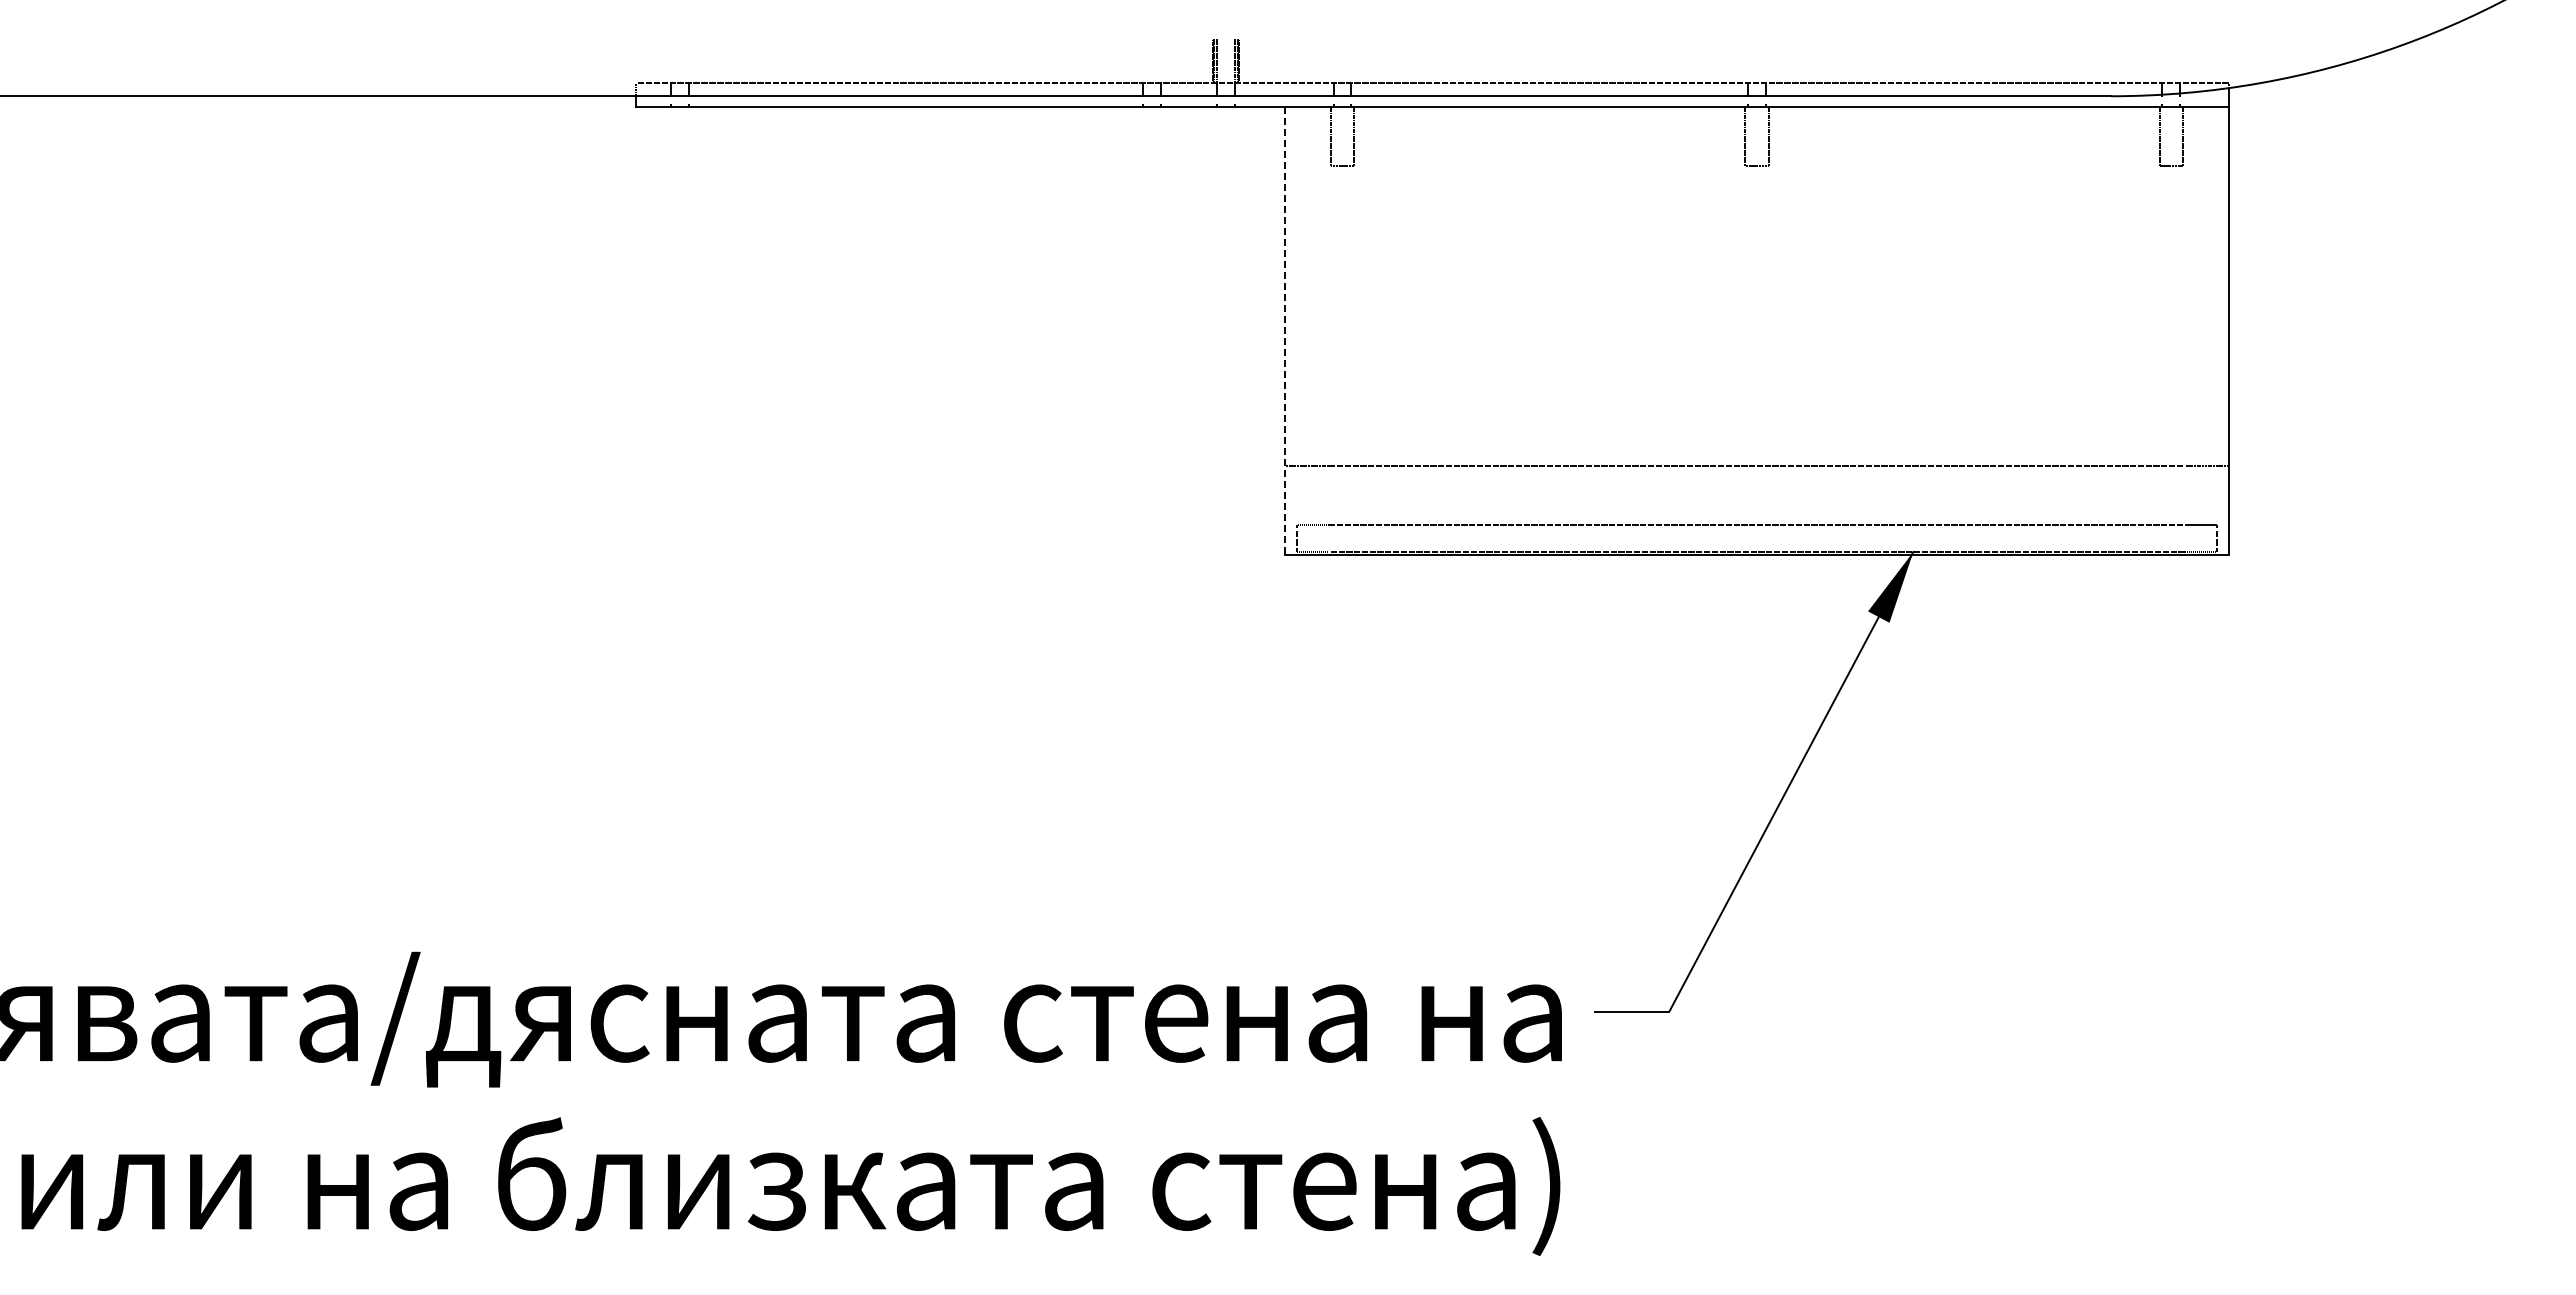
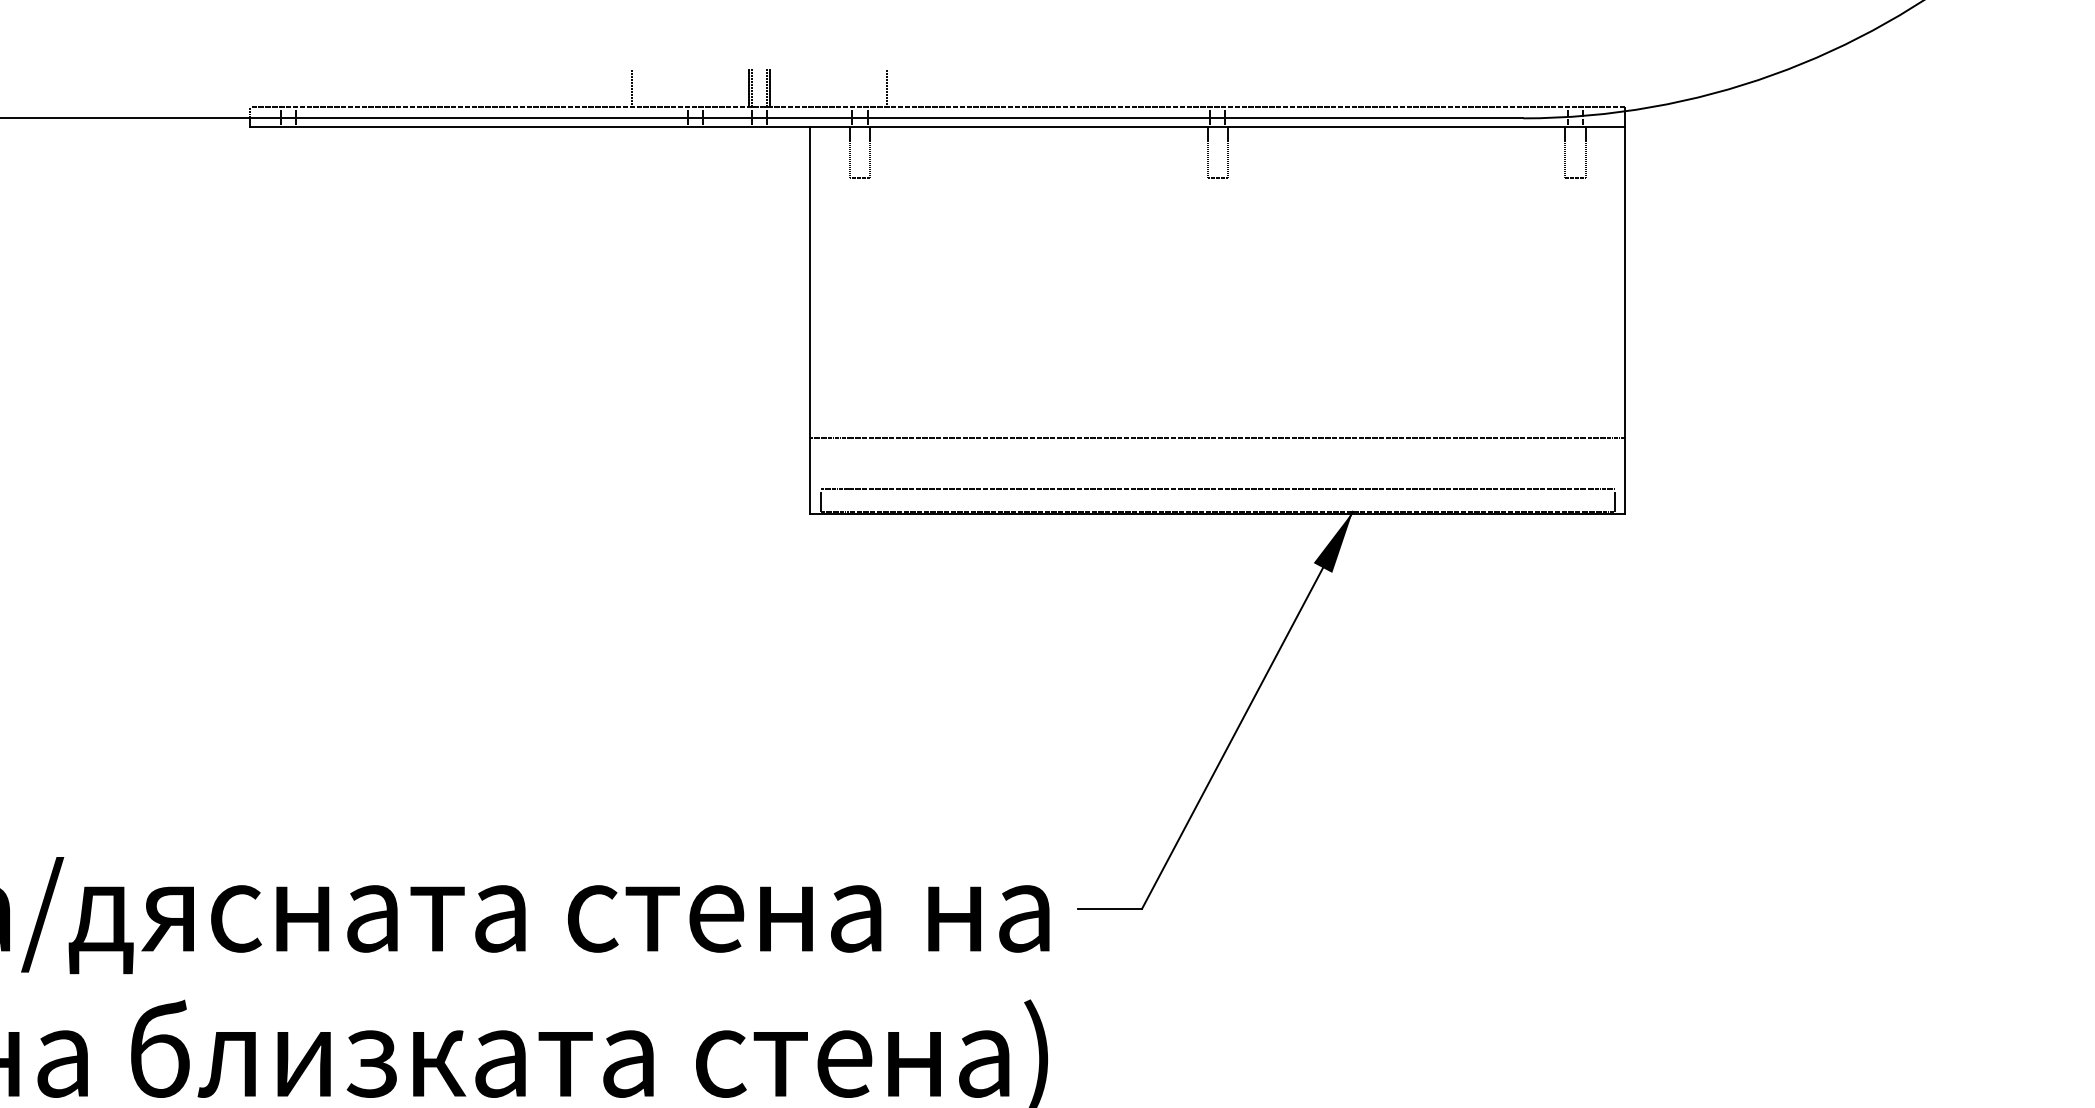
line: (1078, 60) -> (632, 87), added
line: (1373, 60) -> (886, 87), added
line: (1284, 331) -> (809, 321), dashed -> solid

